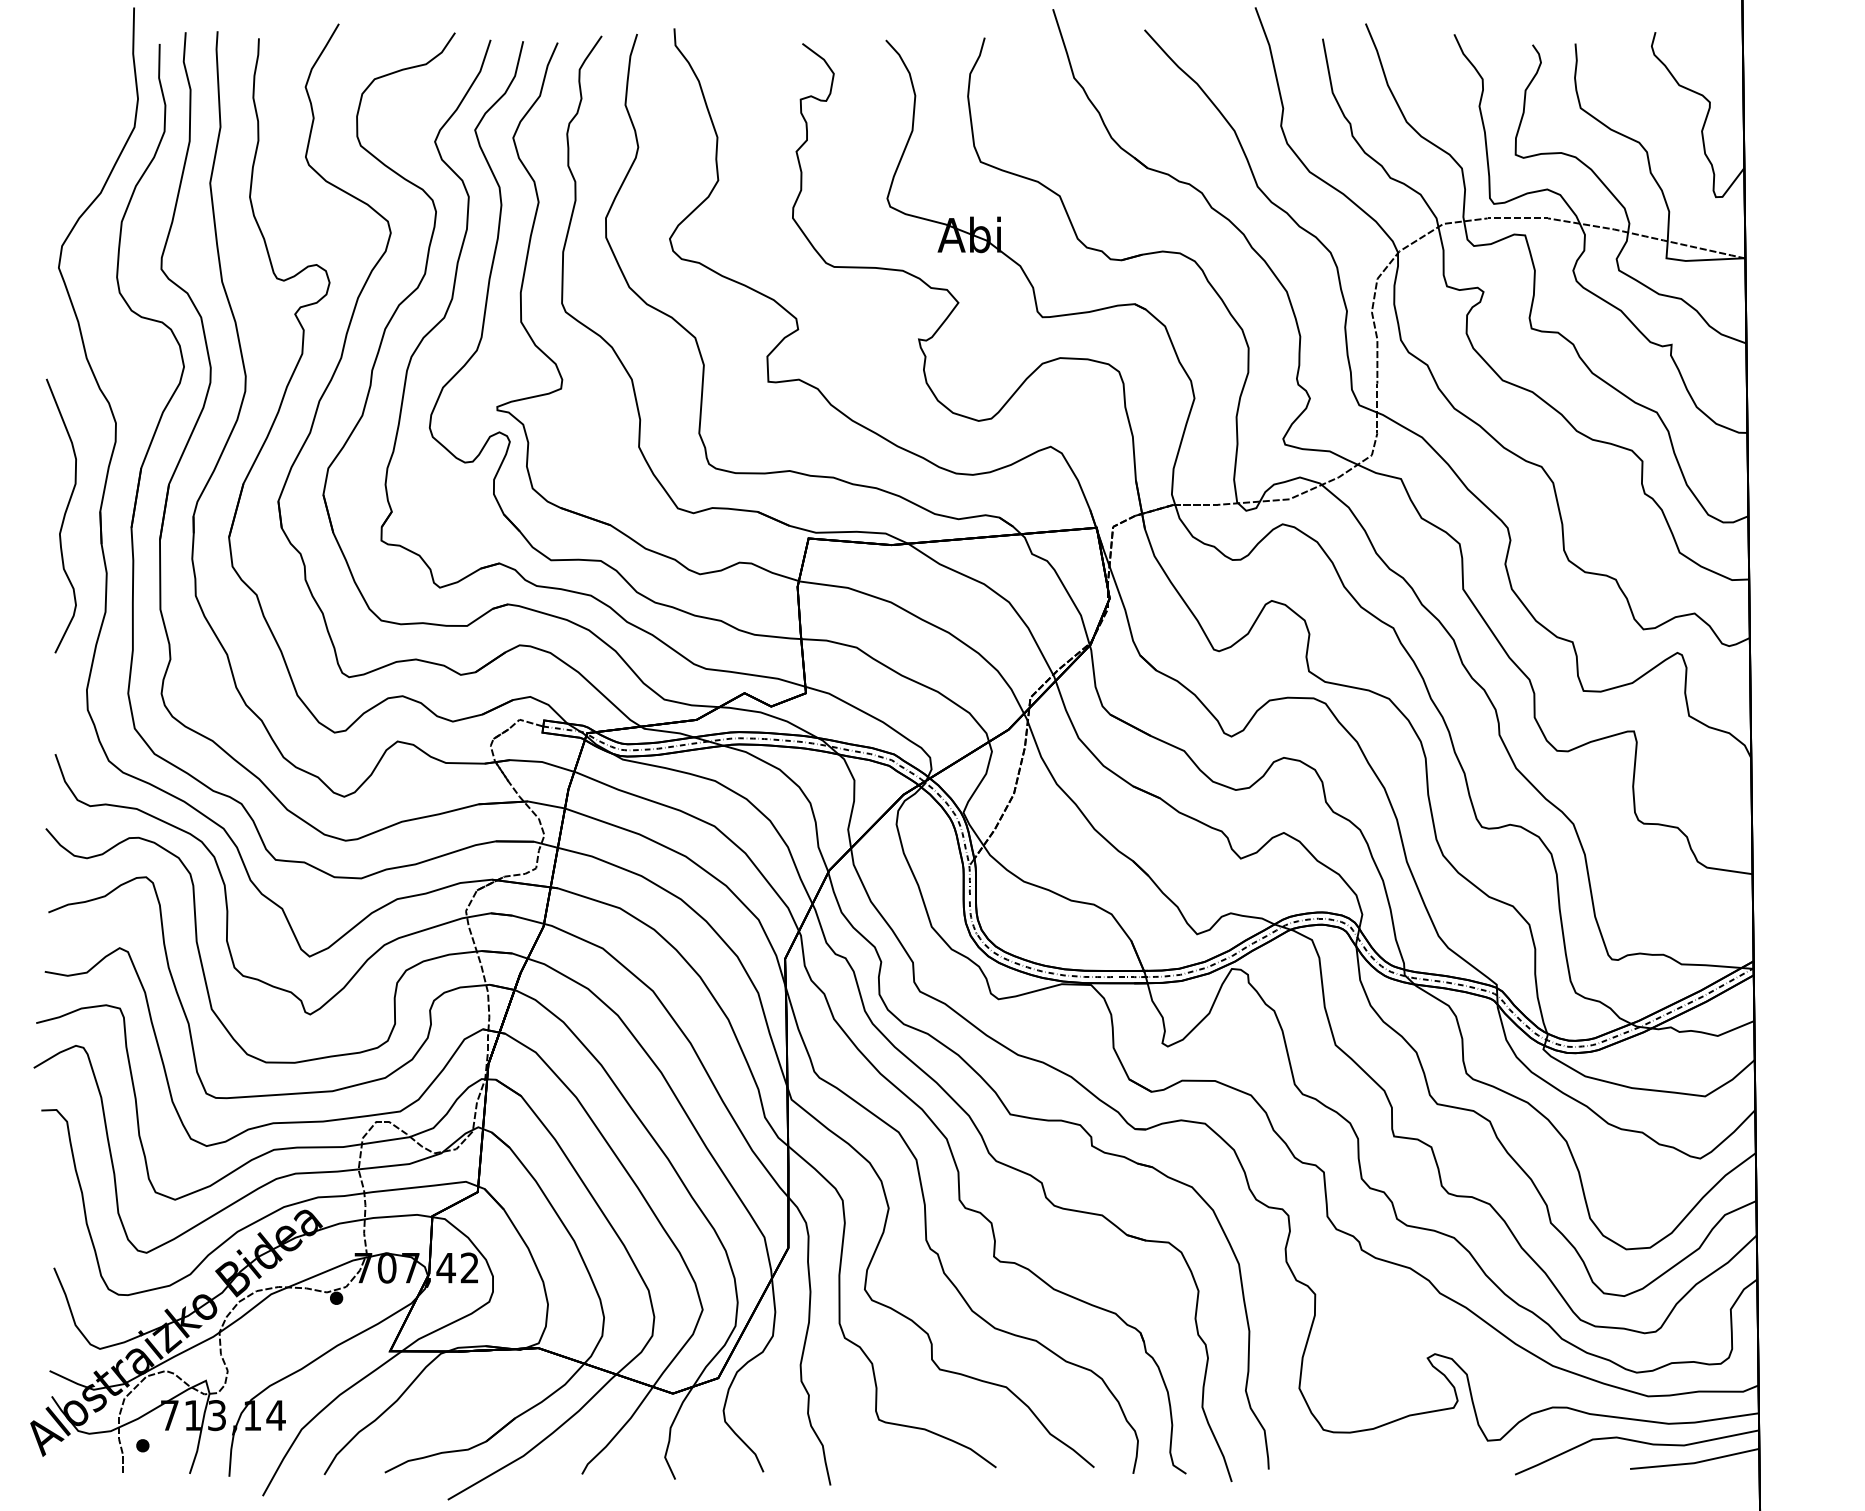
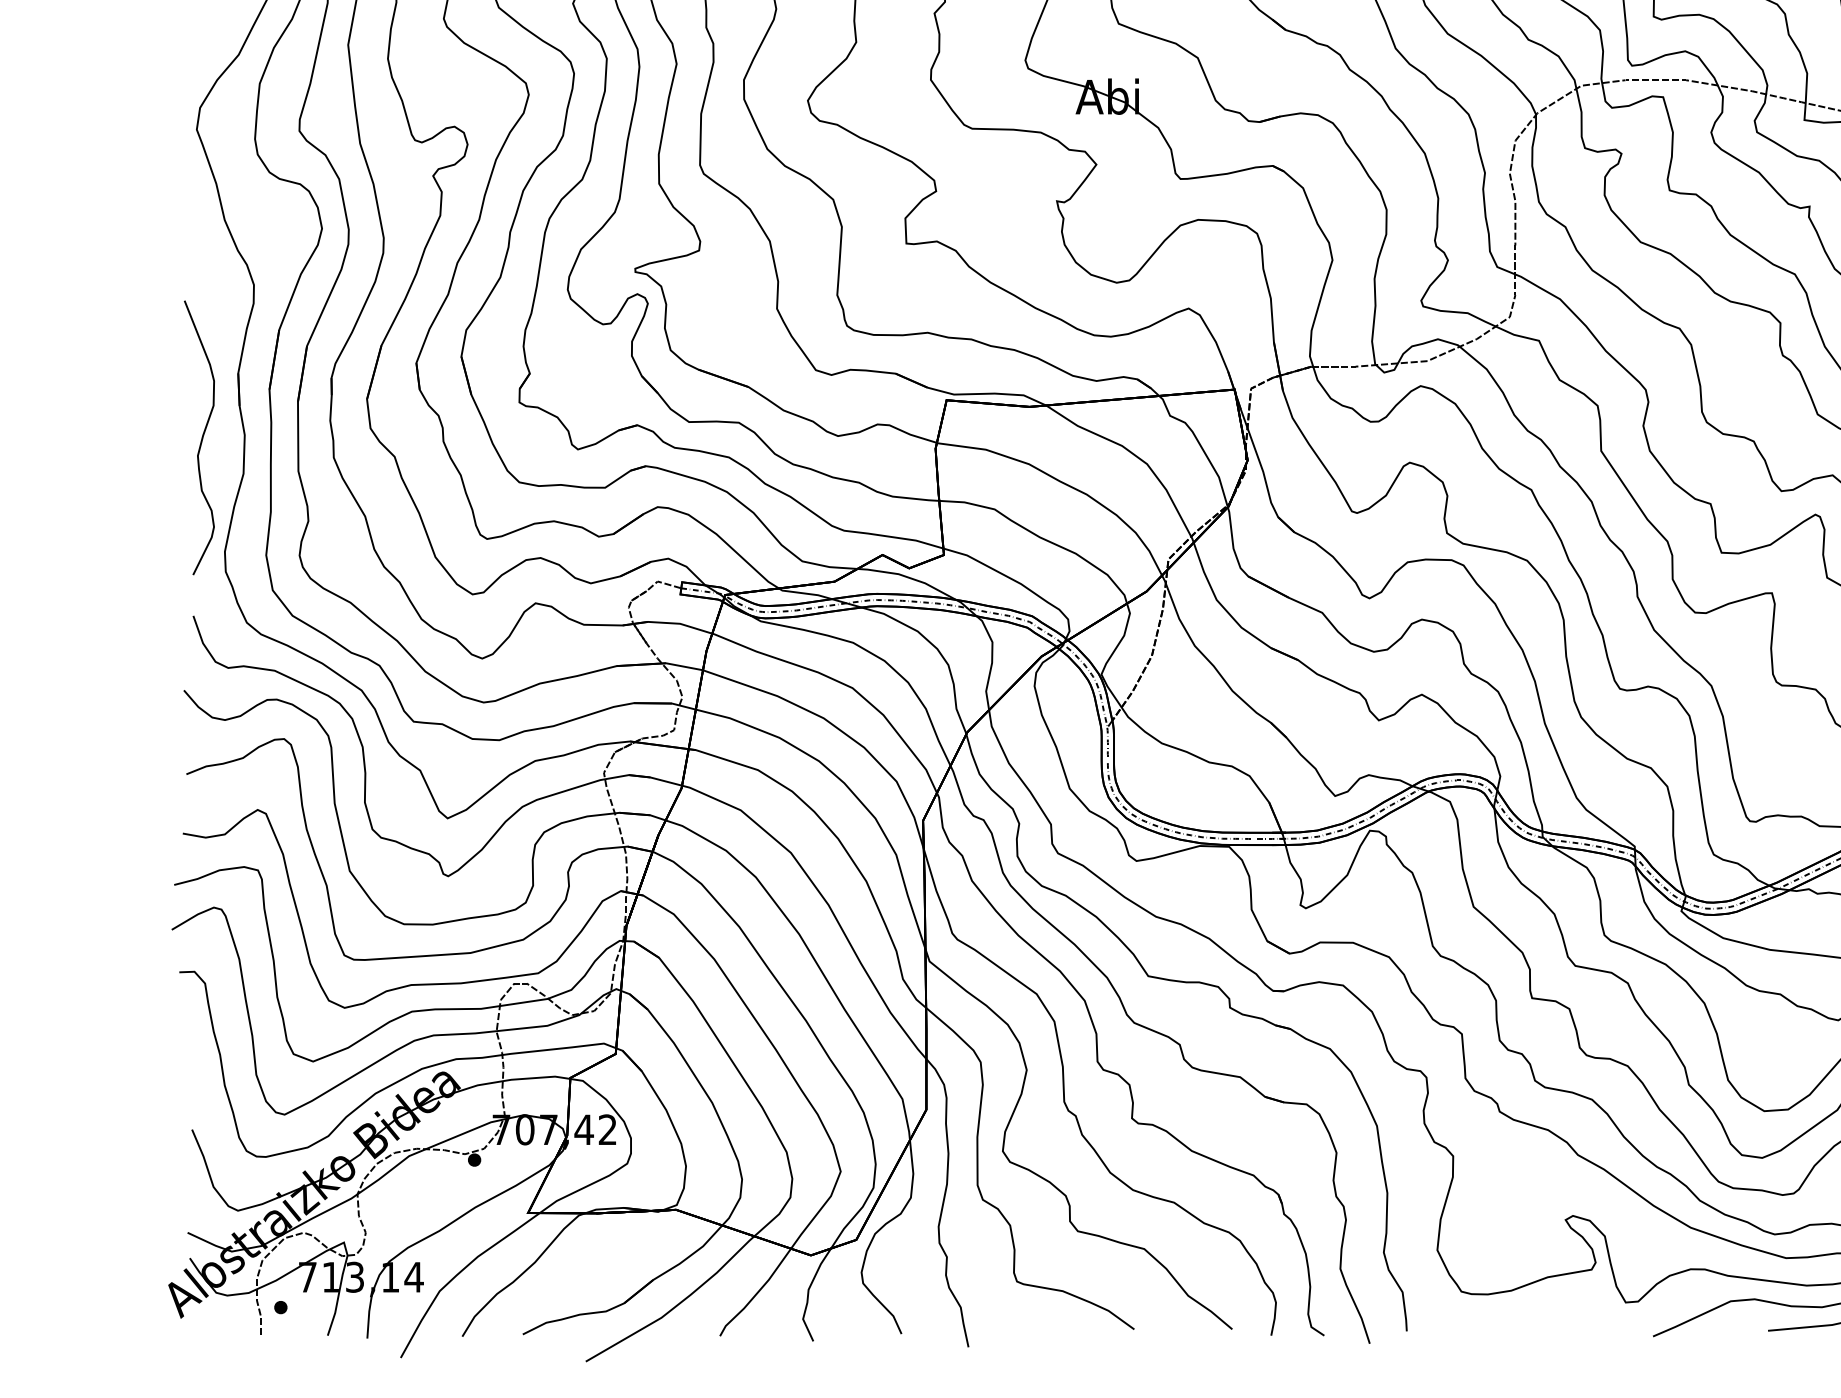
curve: (63, 515) -> (201, 437), moved

